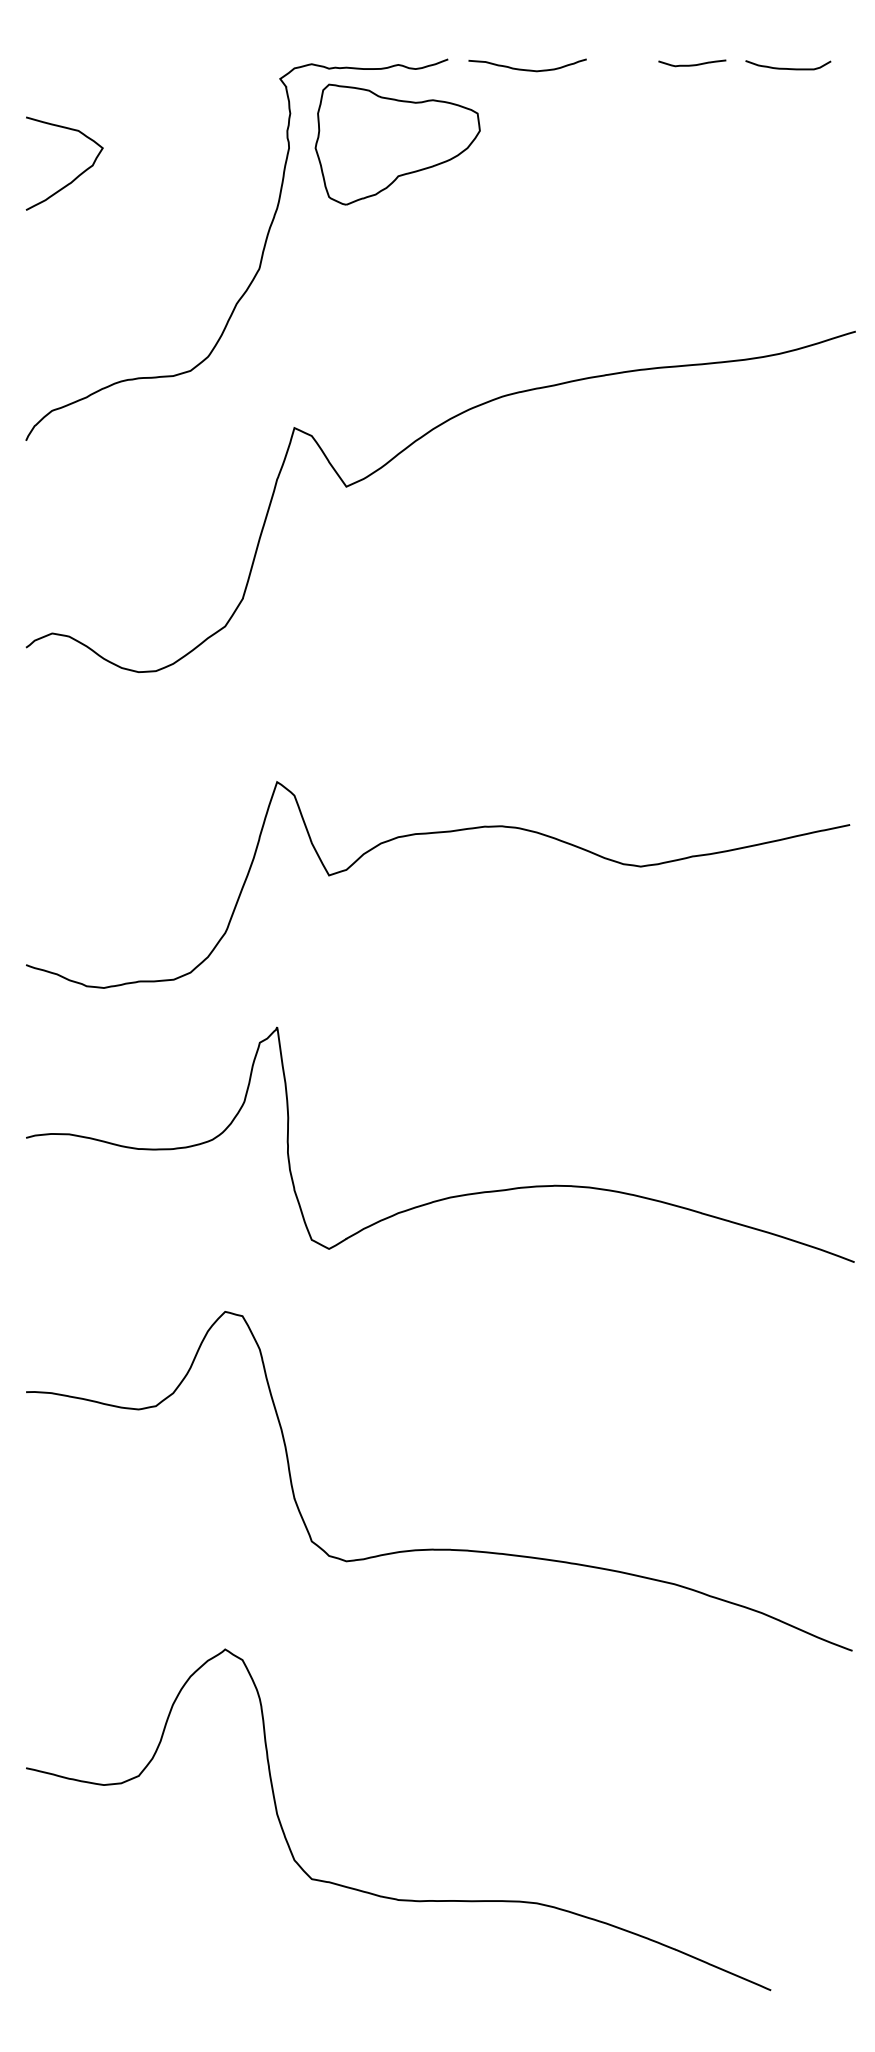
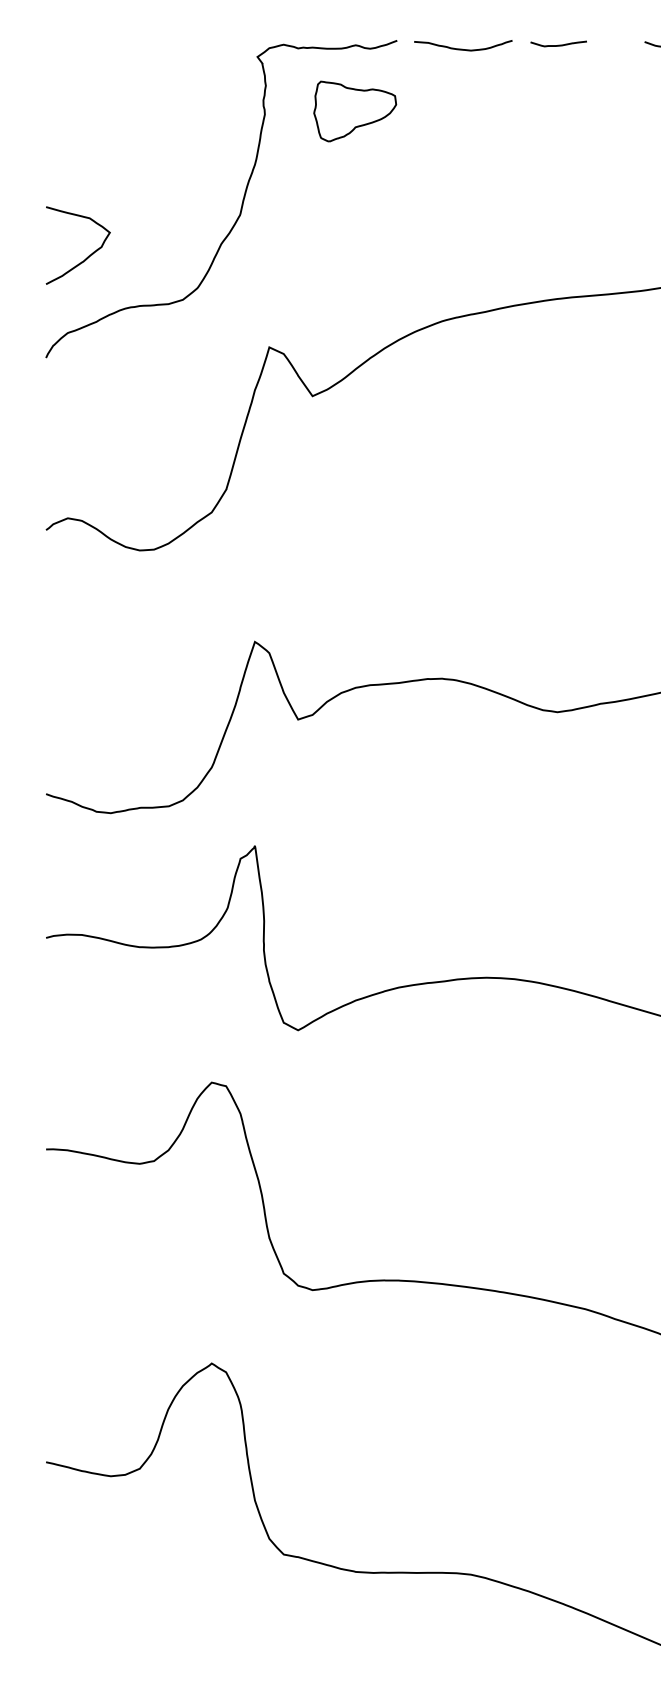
curve: (692, 64) -> (558, 44), moved
part: (397, 144) -> (355, 111), size x0.6
curve: (77, 175) -> (88, 255), moved

